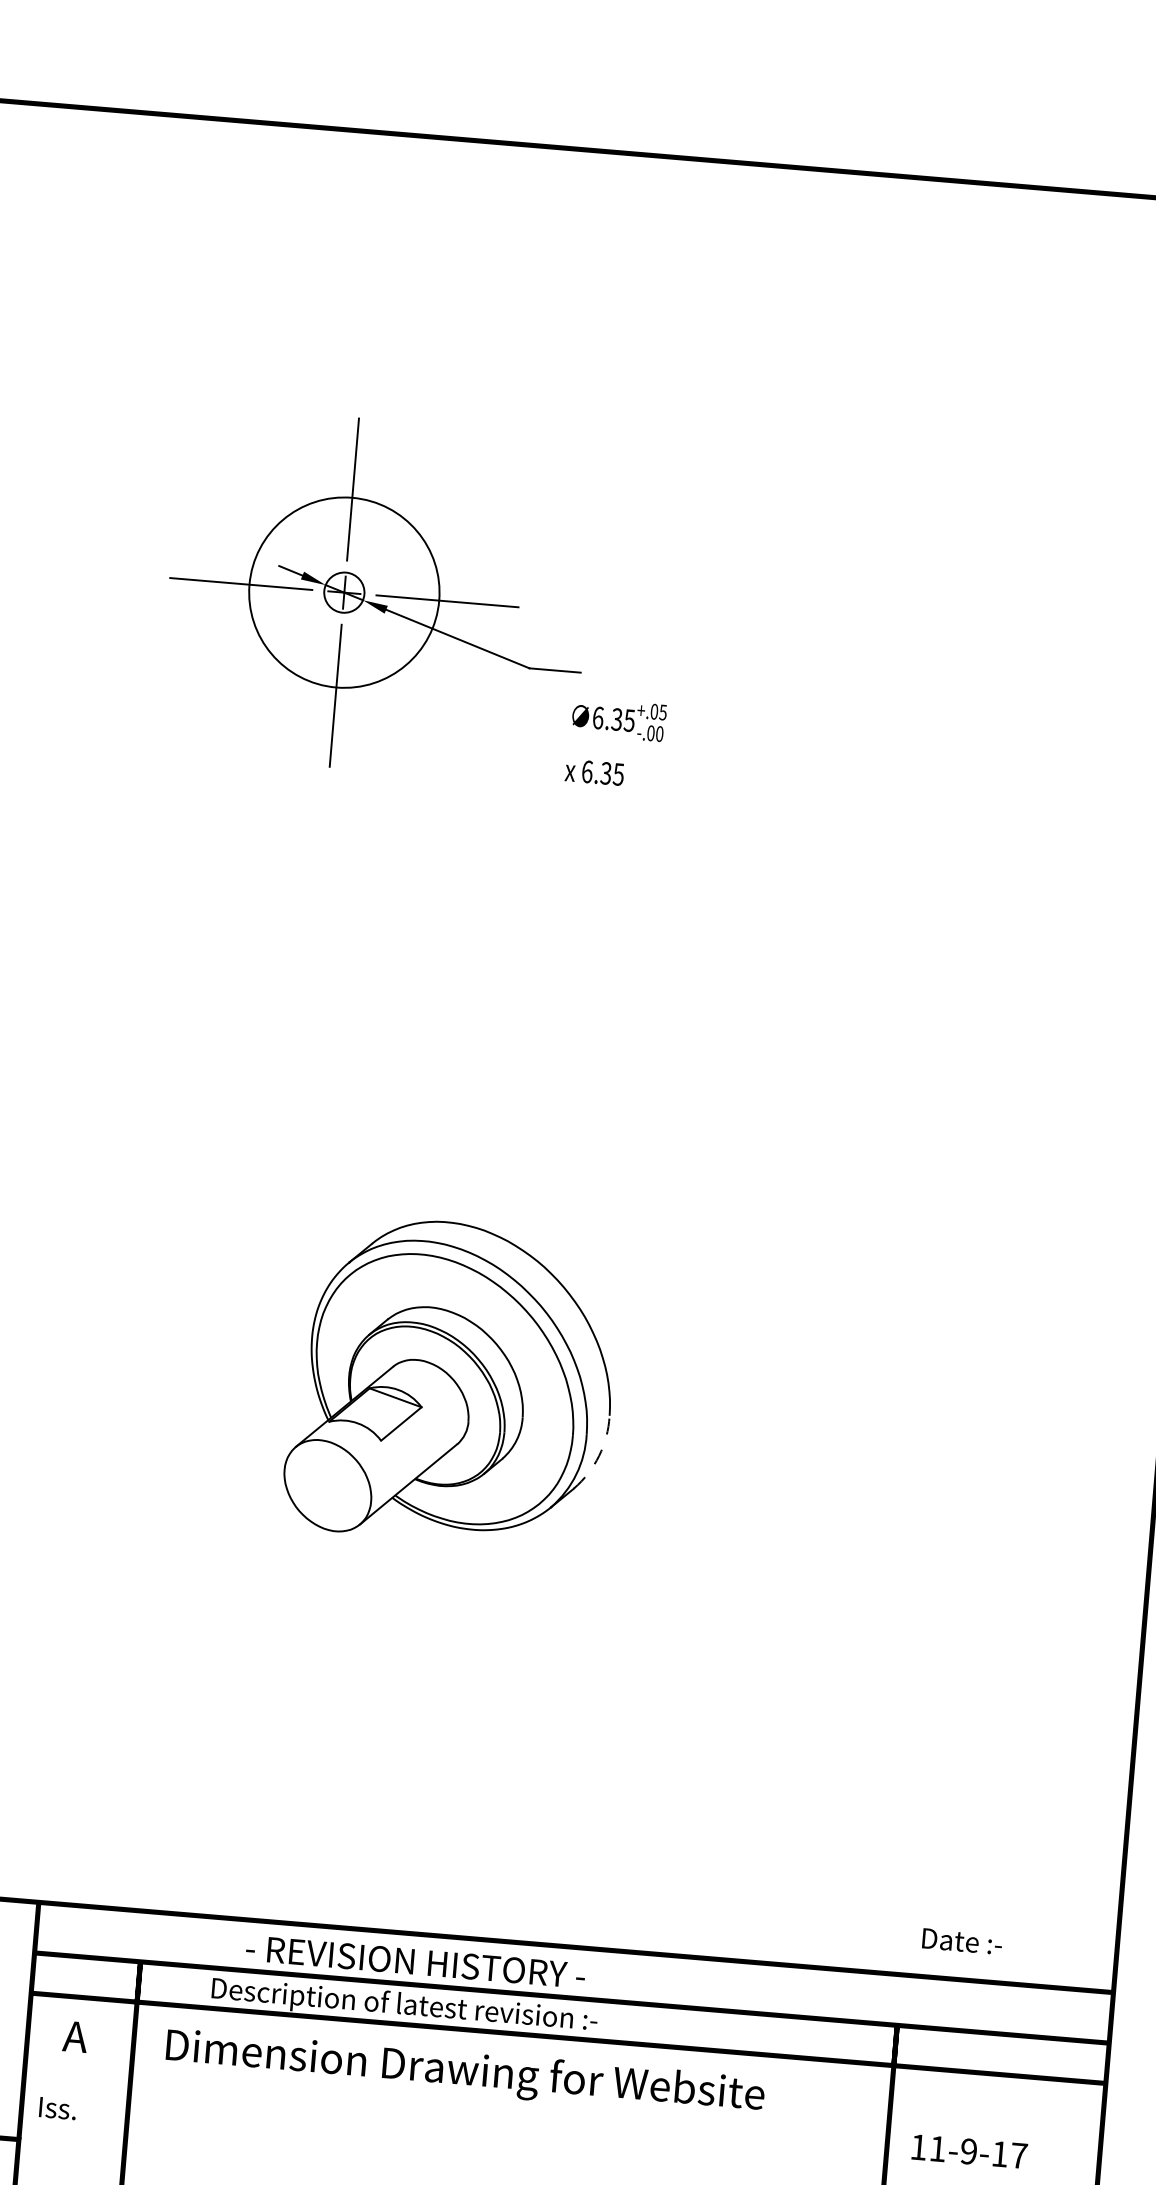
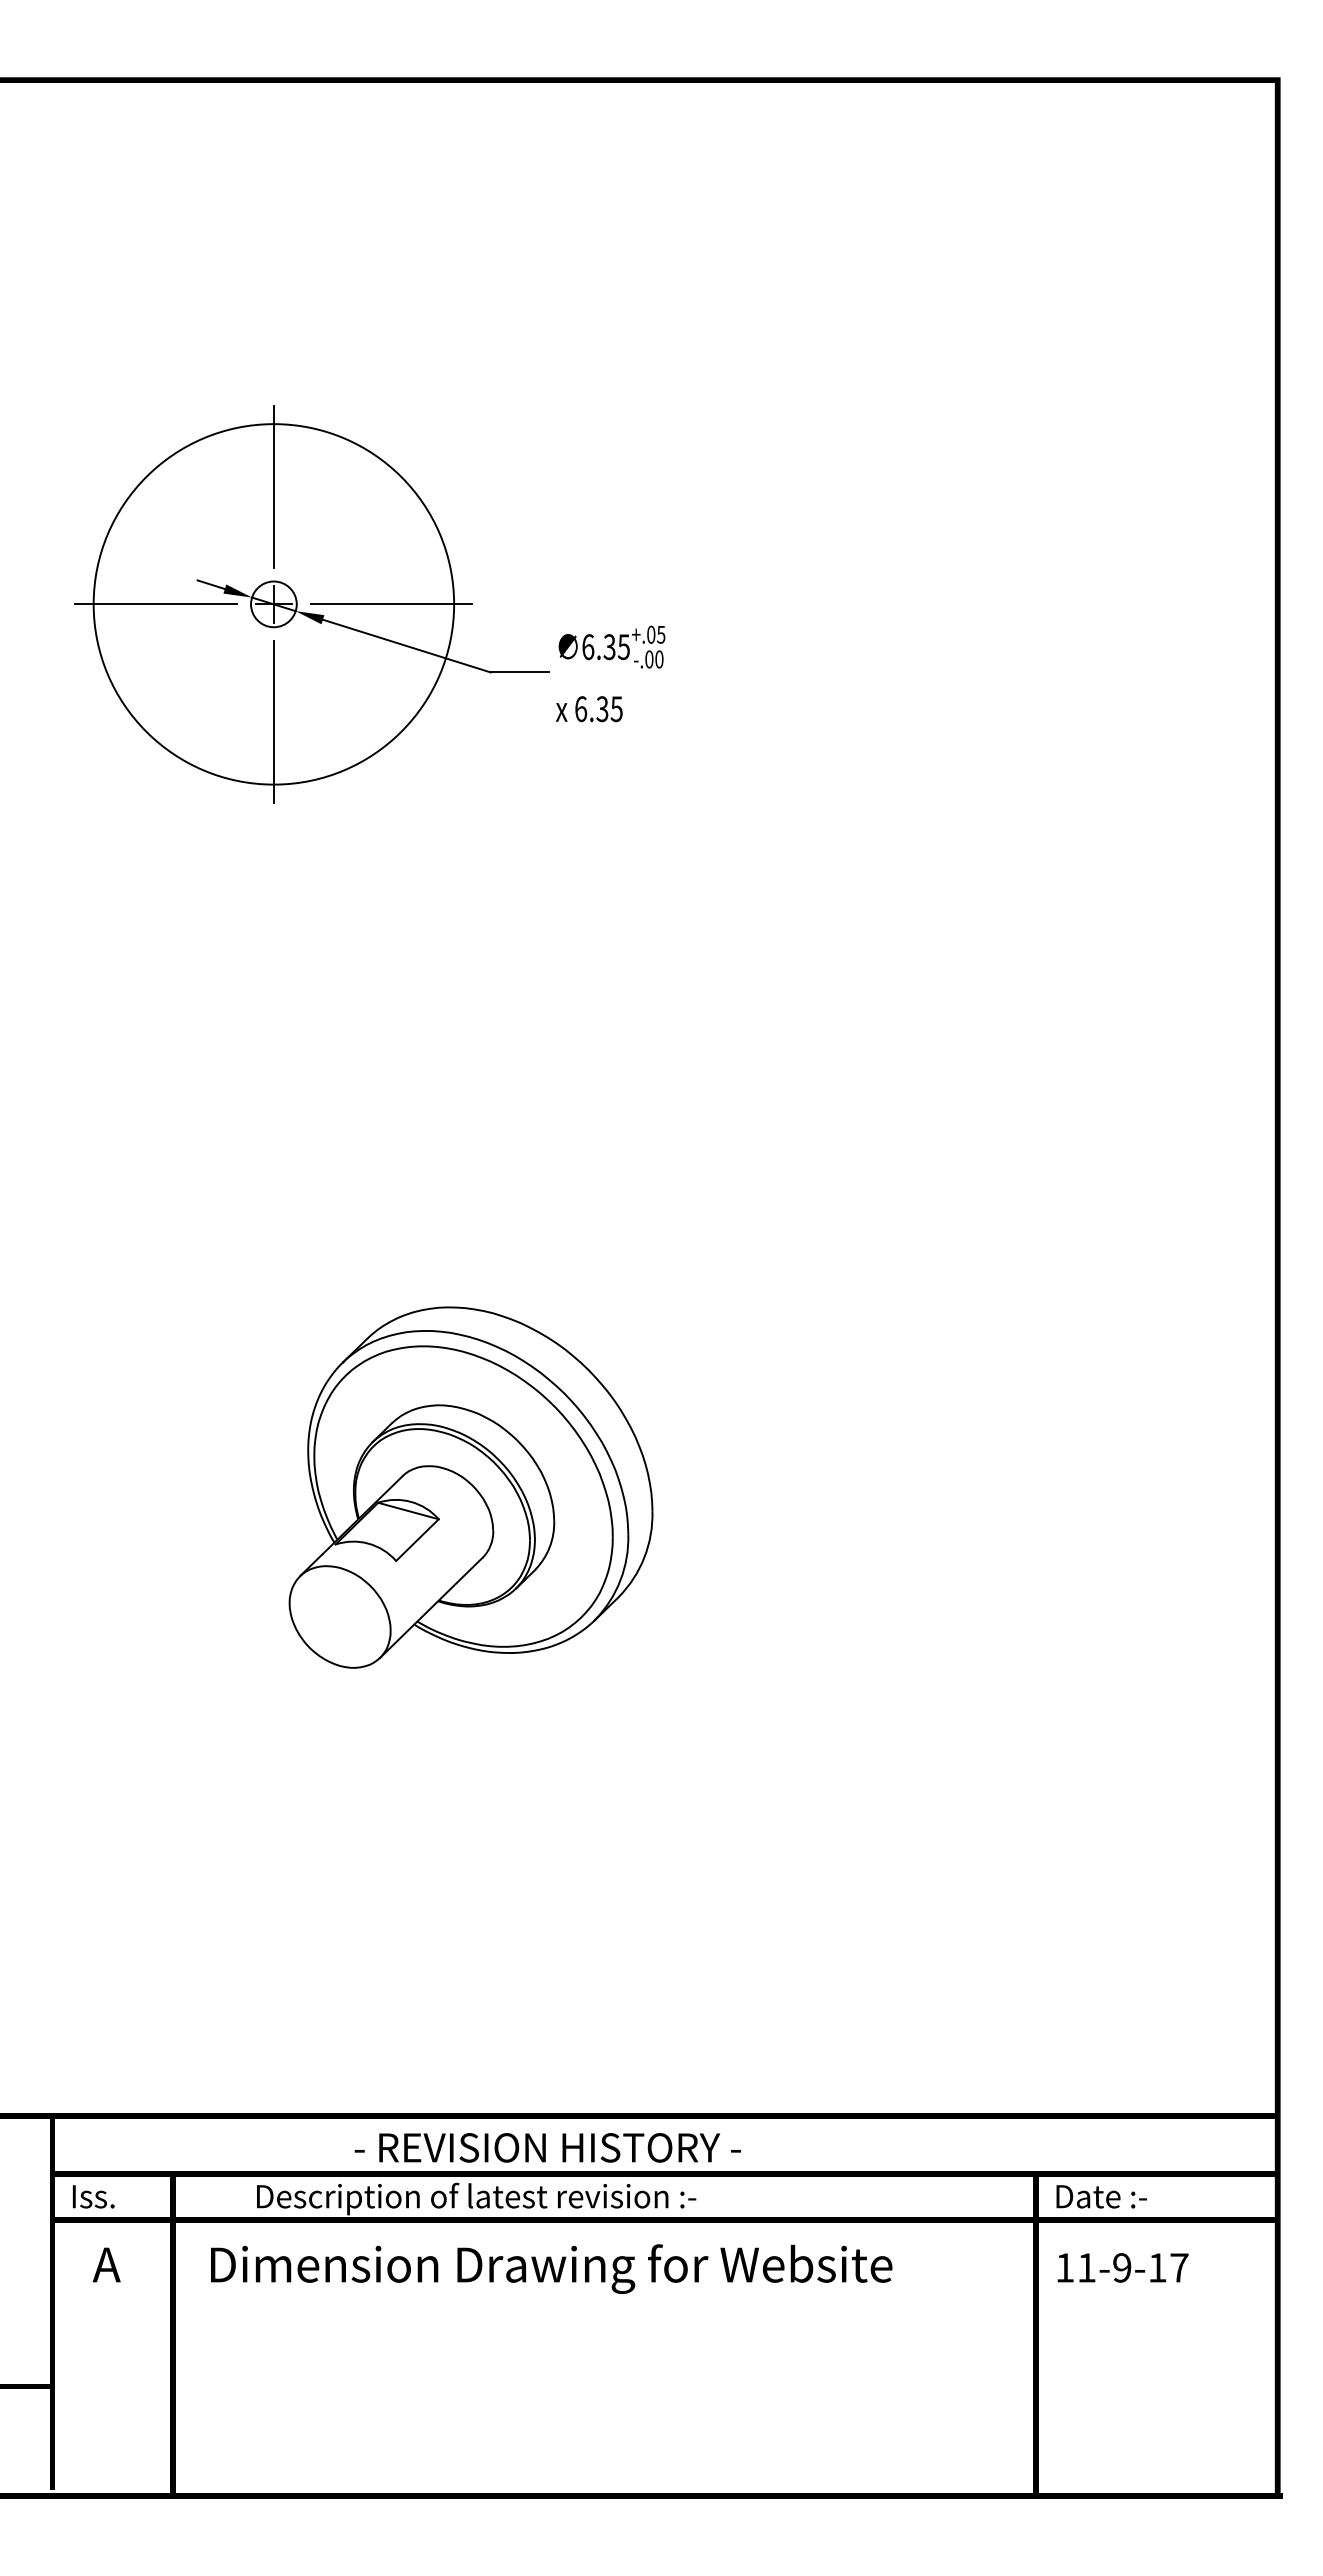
circle: (344, 592) -> (273, 604), size x1.67
text: (615, 742) -> (610, 673), moved
arc: (599, 1455) -> (644, 1557), dashed -> solid
text: (962, 1941) -> (1101, 2196), moved
text: (415, 1961) -> (547, 2147), moved
text: (57, 2108) -> (93, 2196), moved
text: (969, 2151) -> (1122, 2267), moved

